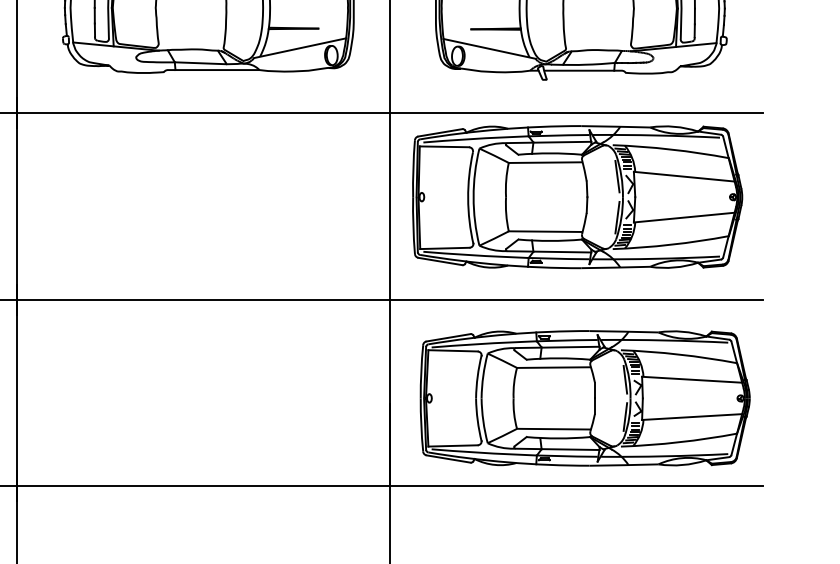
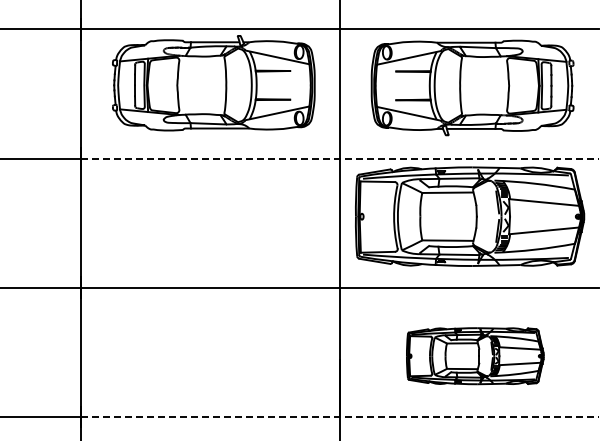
line: (389, 113) -> (339, 158), solid -> dashed
part: (585, 397) -> (475, 355), size x0.6
line: (389, 486) -> (339, 417), solid -> dashed

